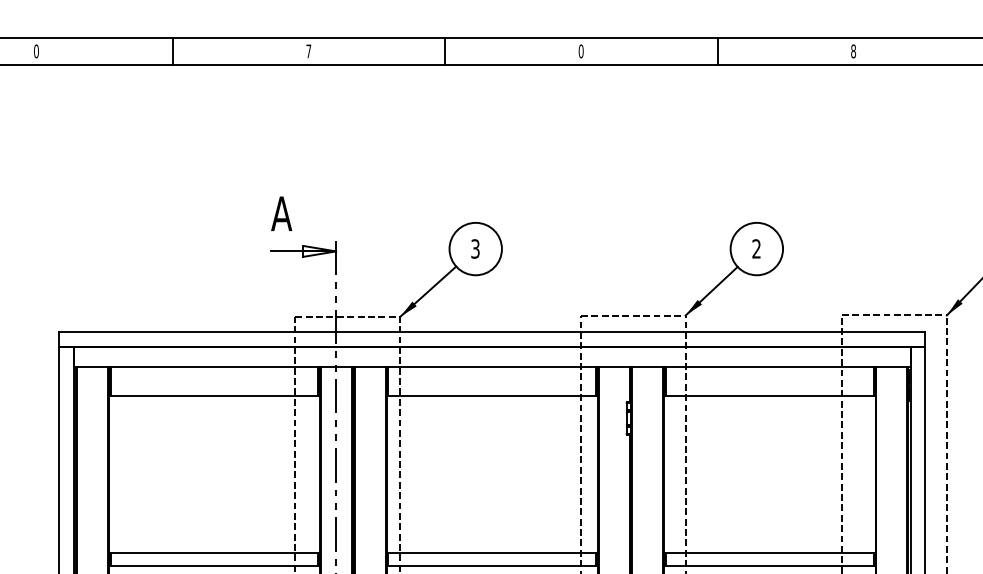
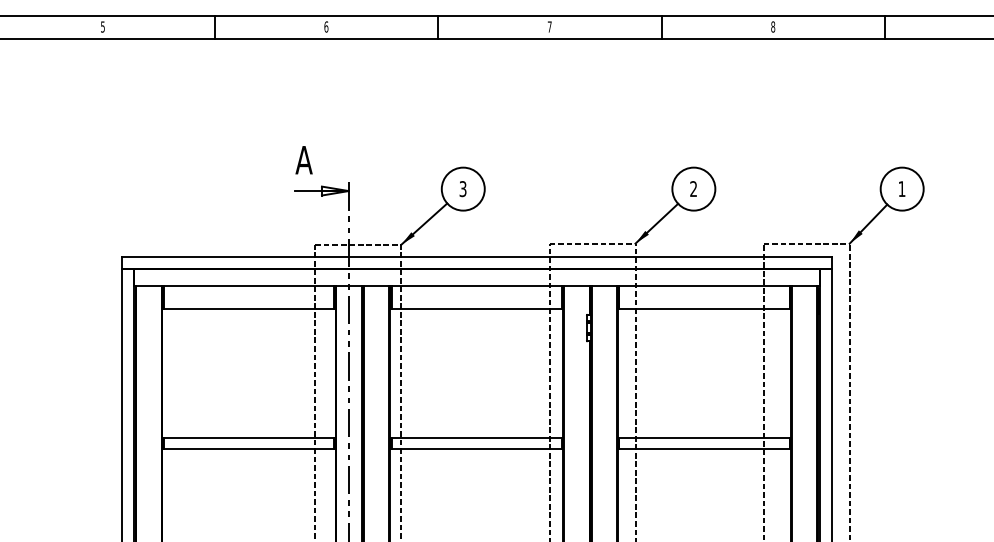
text: (35, 50) -> (102, 26), 0 -> 5
text: (308, 50) -> (326, 26), 7 -> 6
text: (580, 50) -> (549, 26), 0 -> 7

